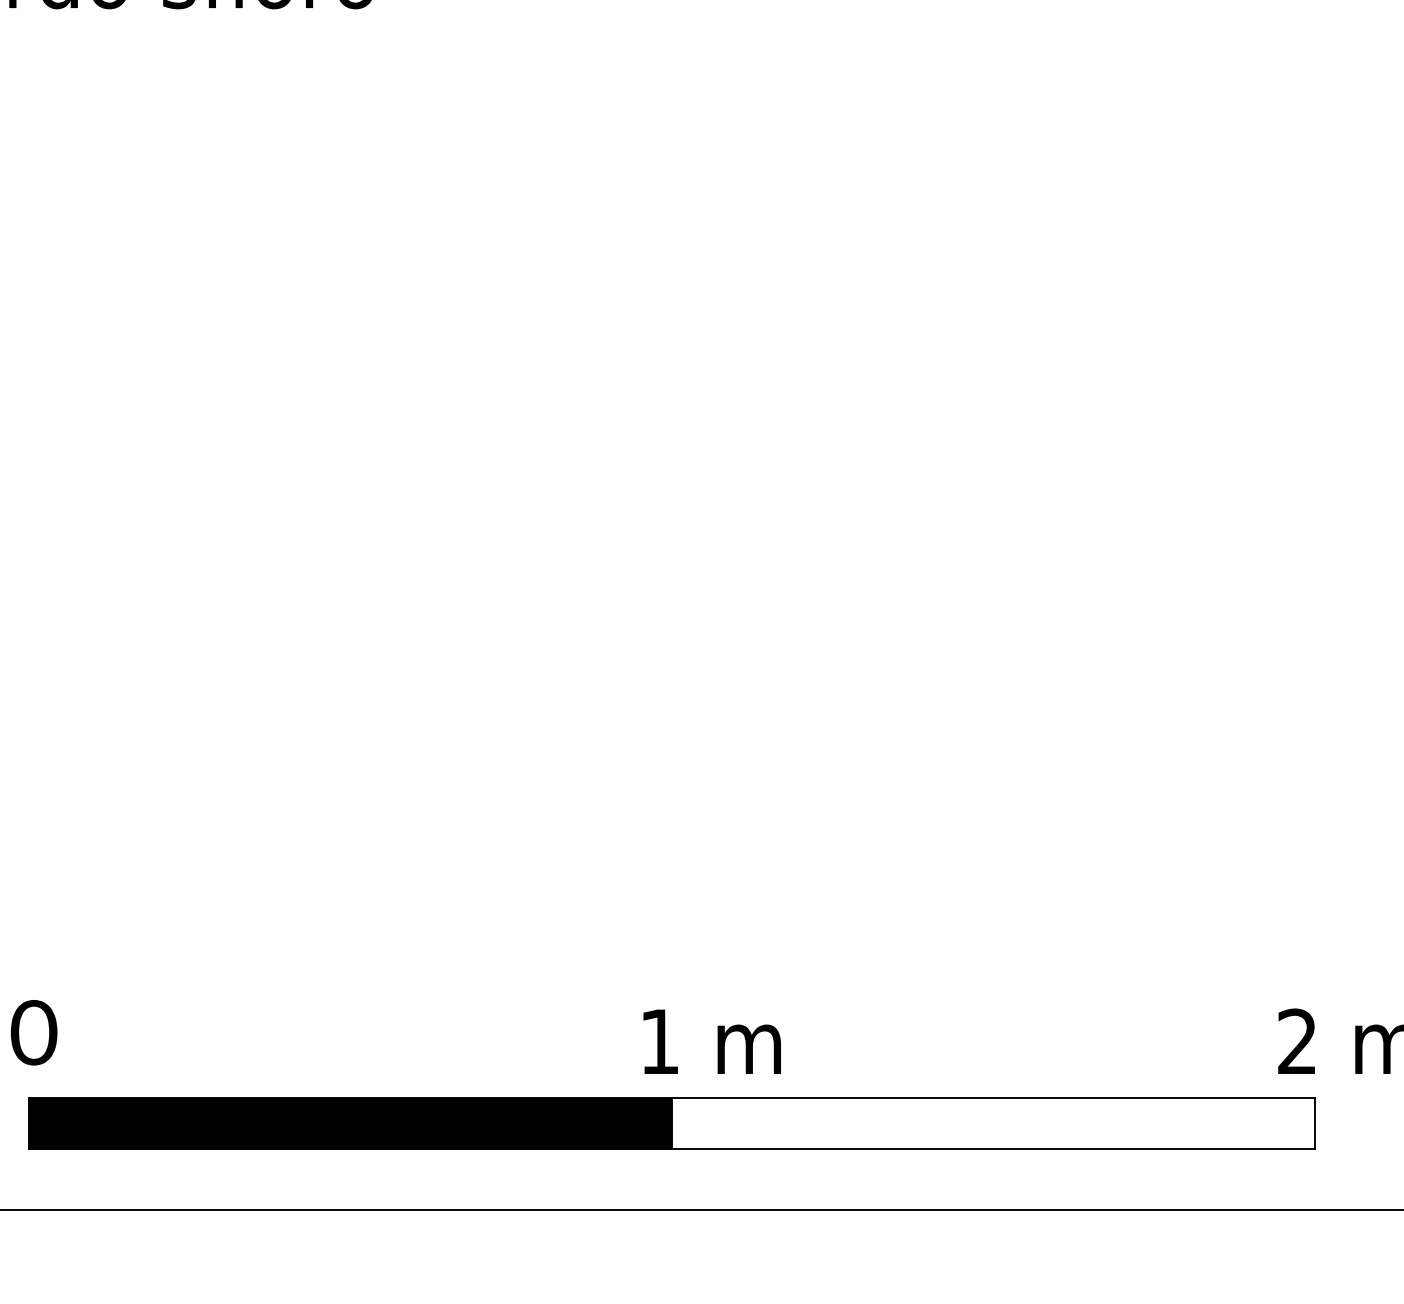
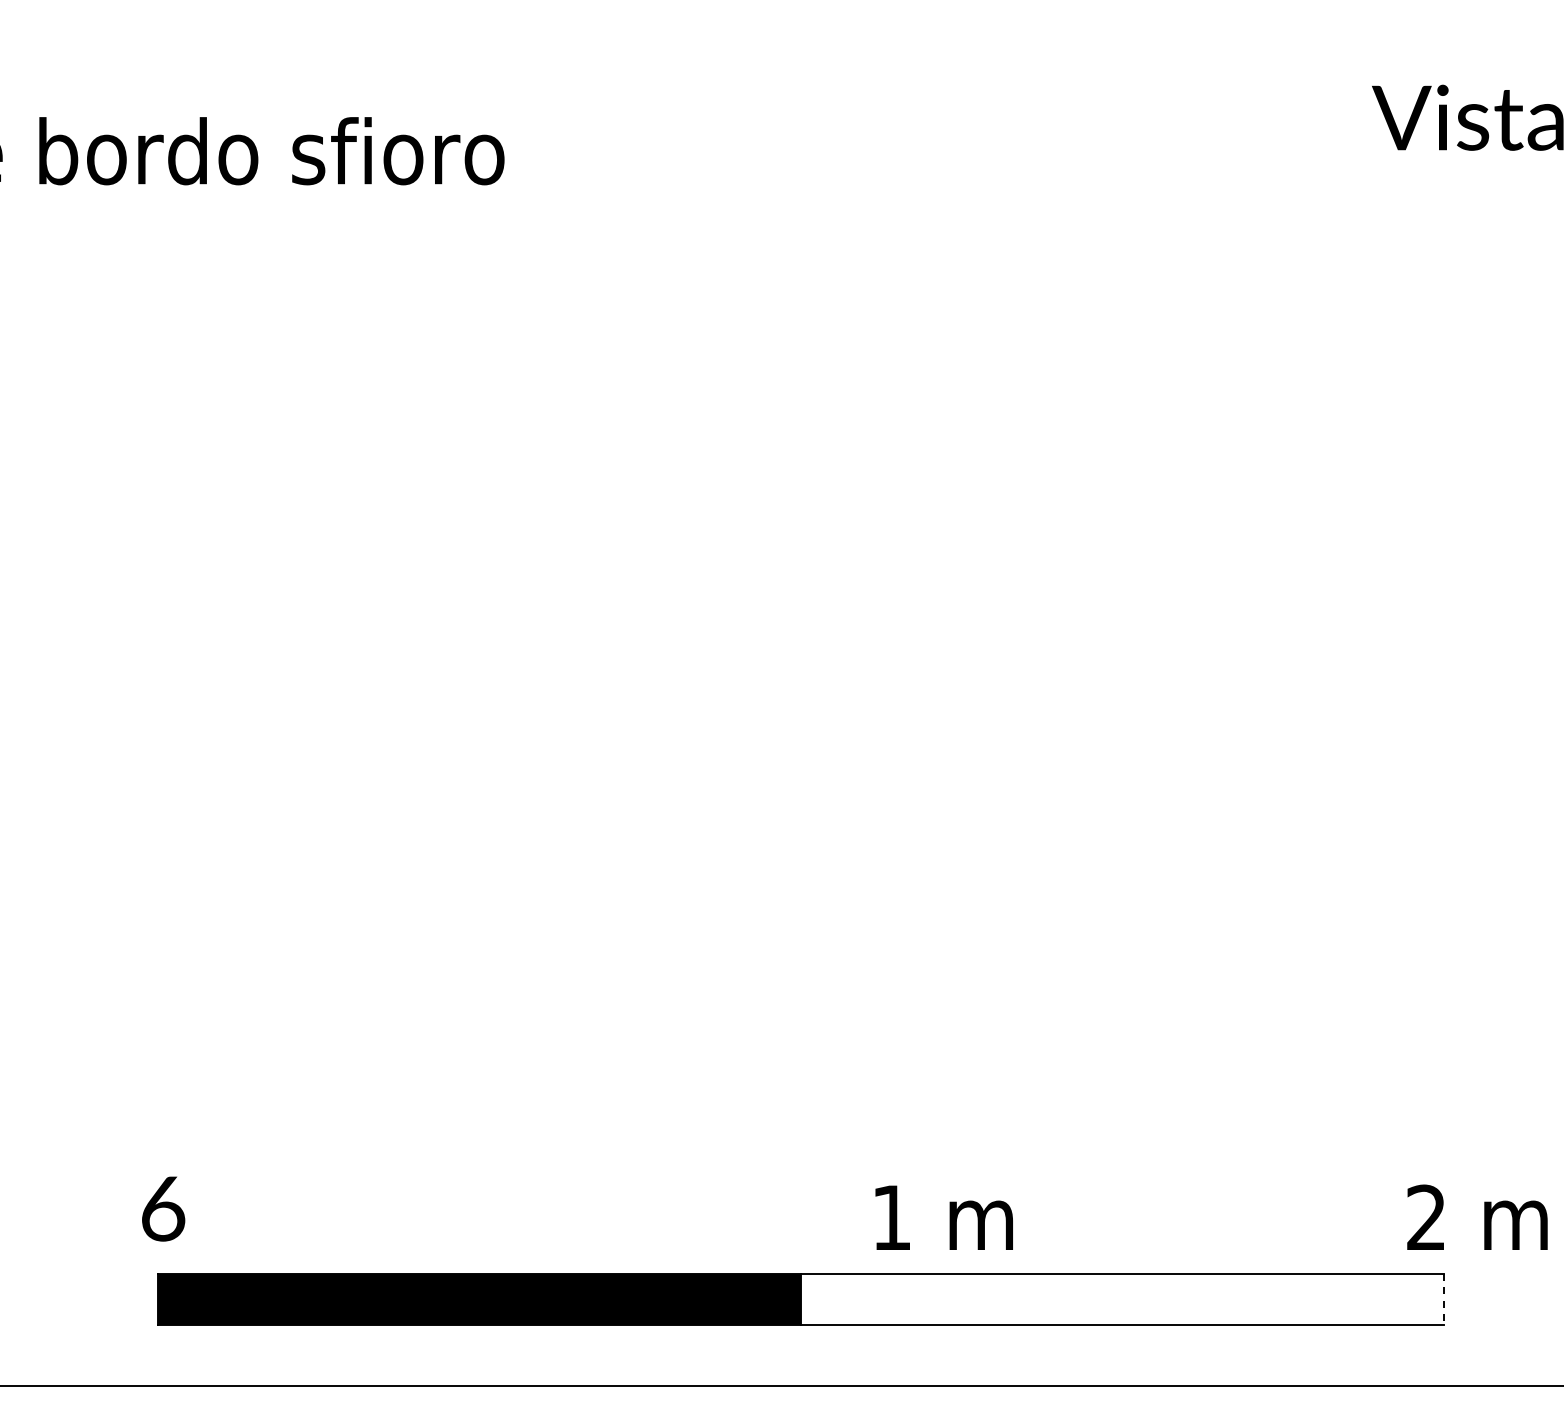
text: (33, 1032) -> (162, 1208), 0 -> 6
text: (711, 1041) -> (943, 1217), moved
line: (1315, 1123) -> (1444, 1299), solid -> dashed

